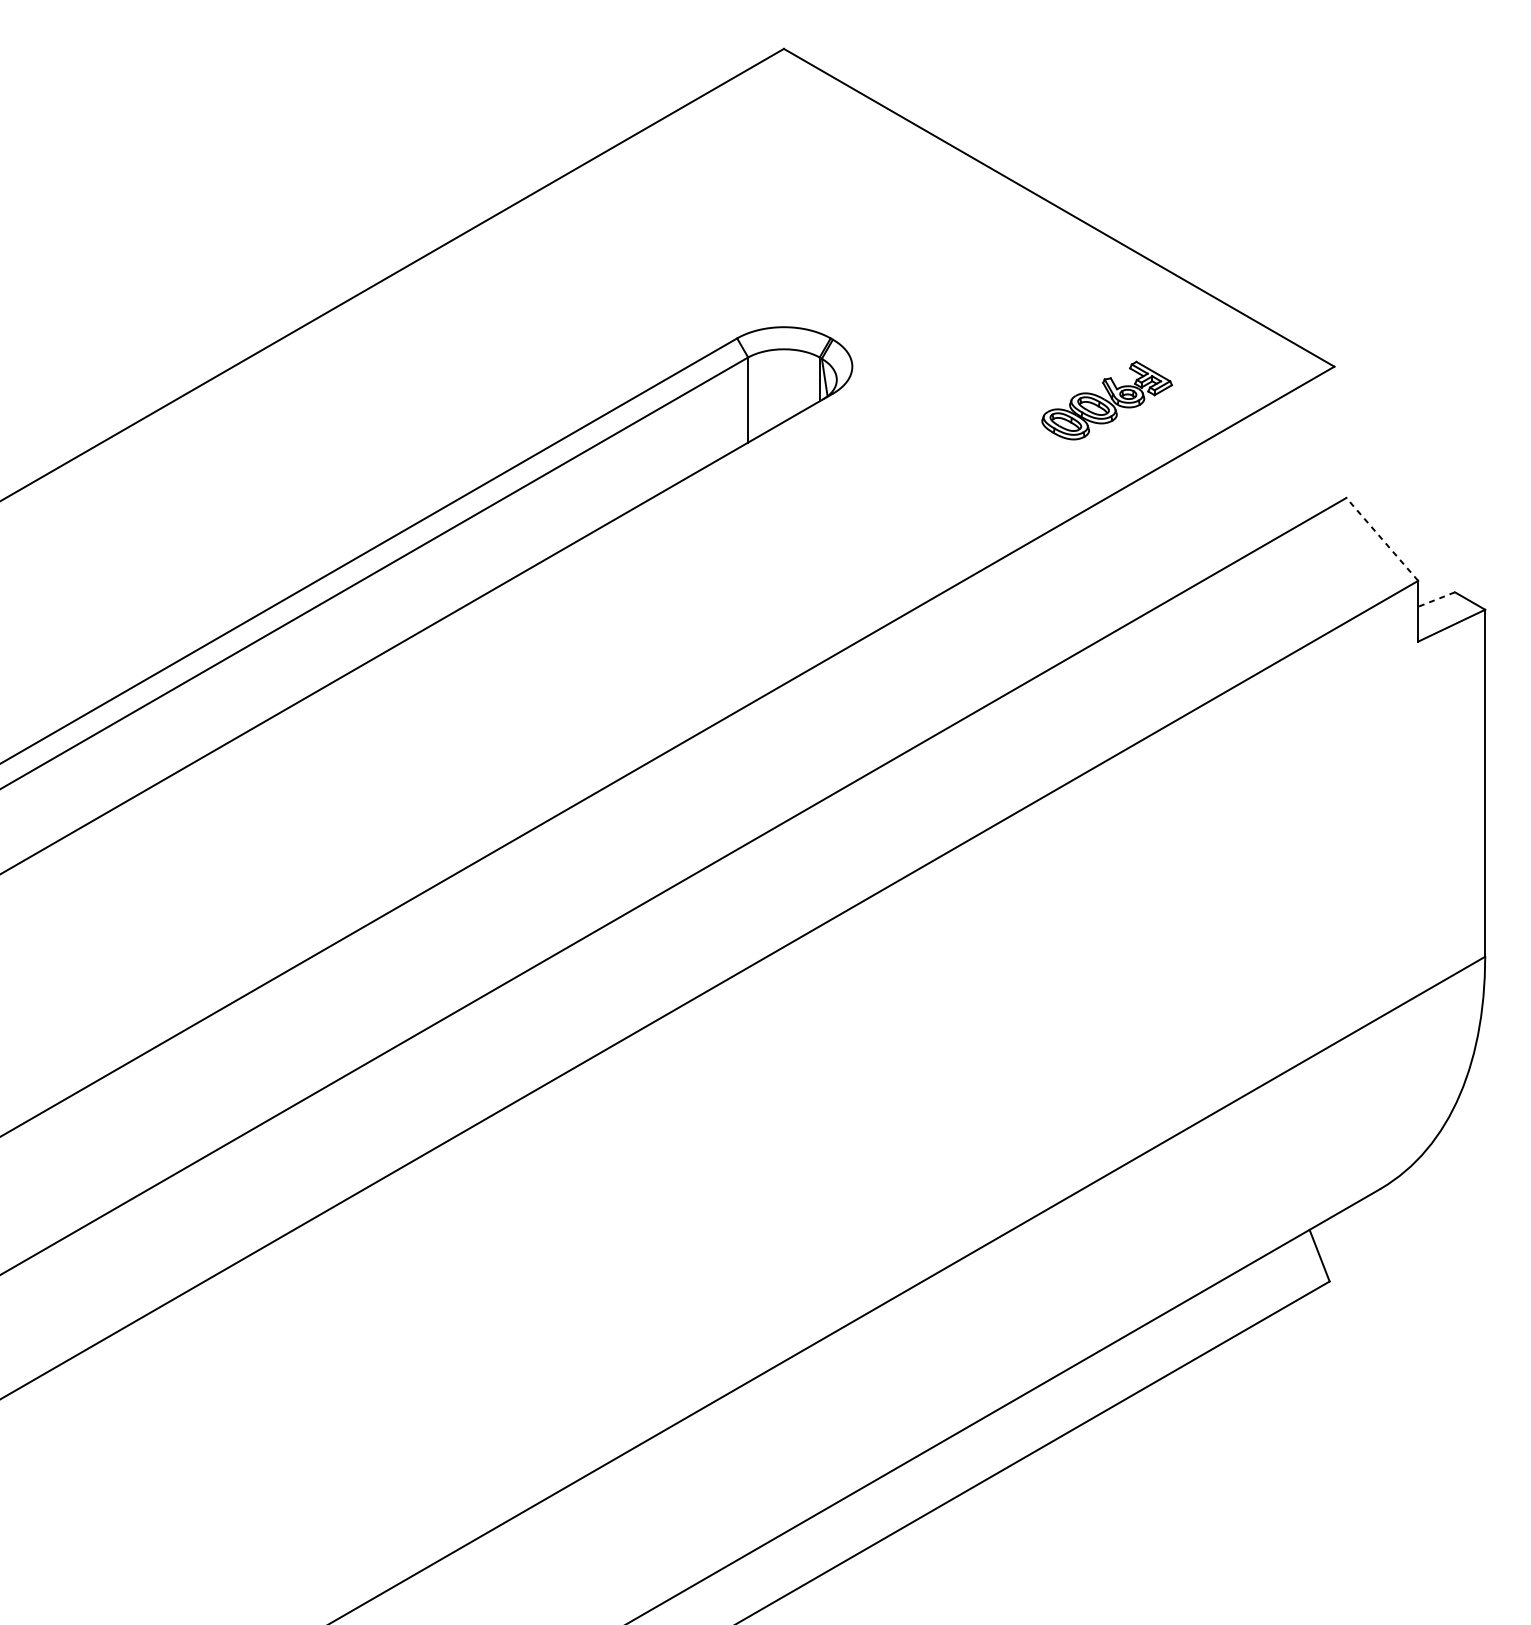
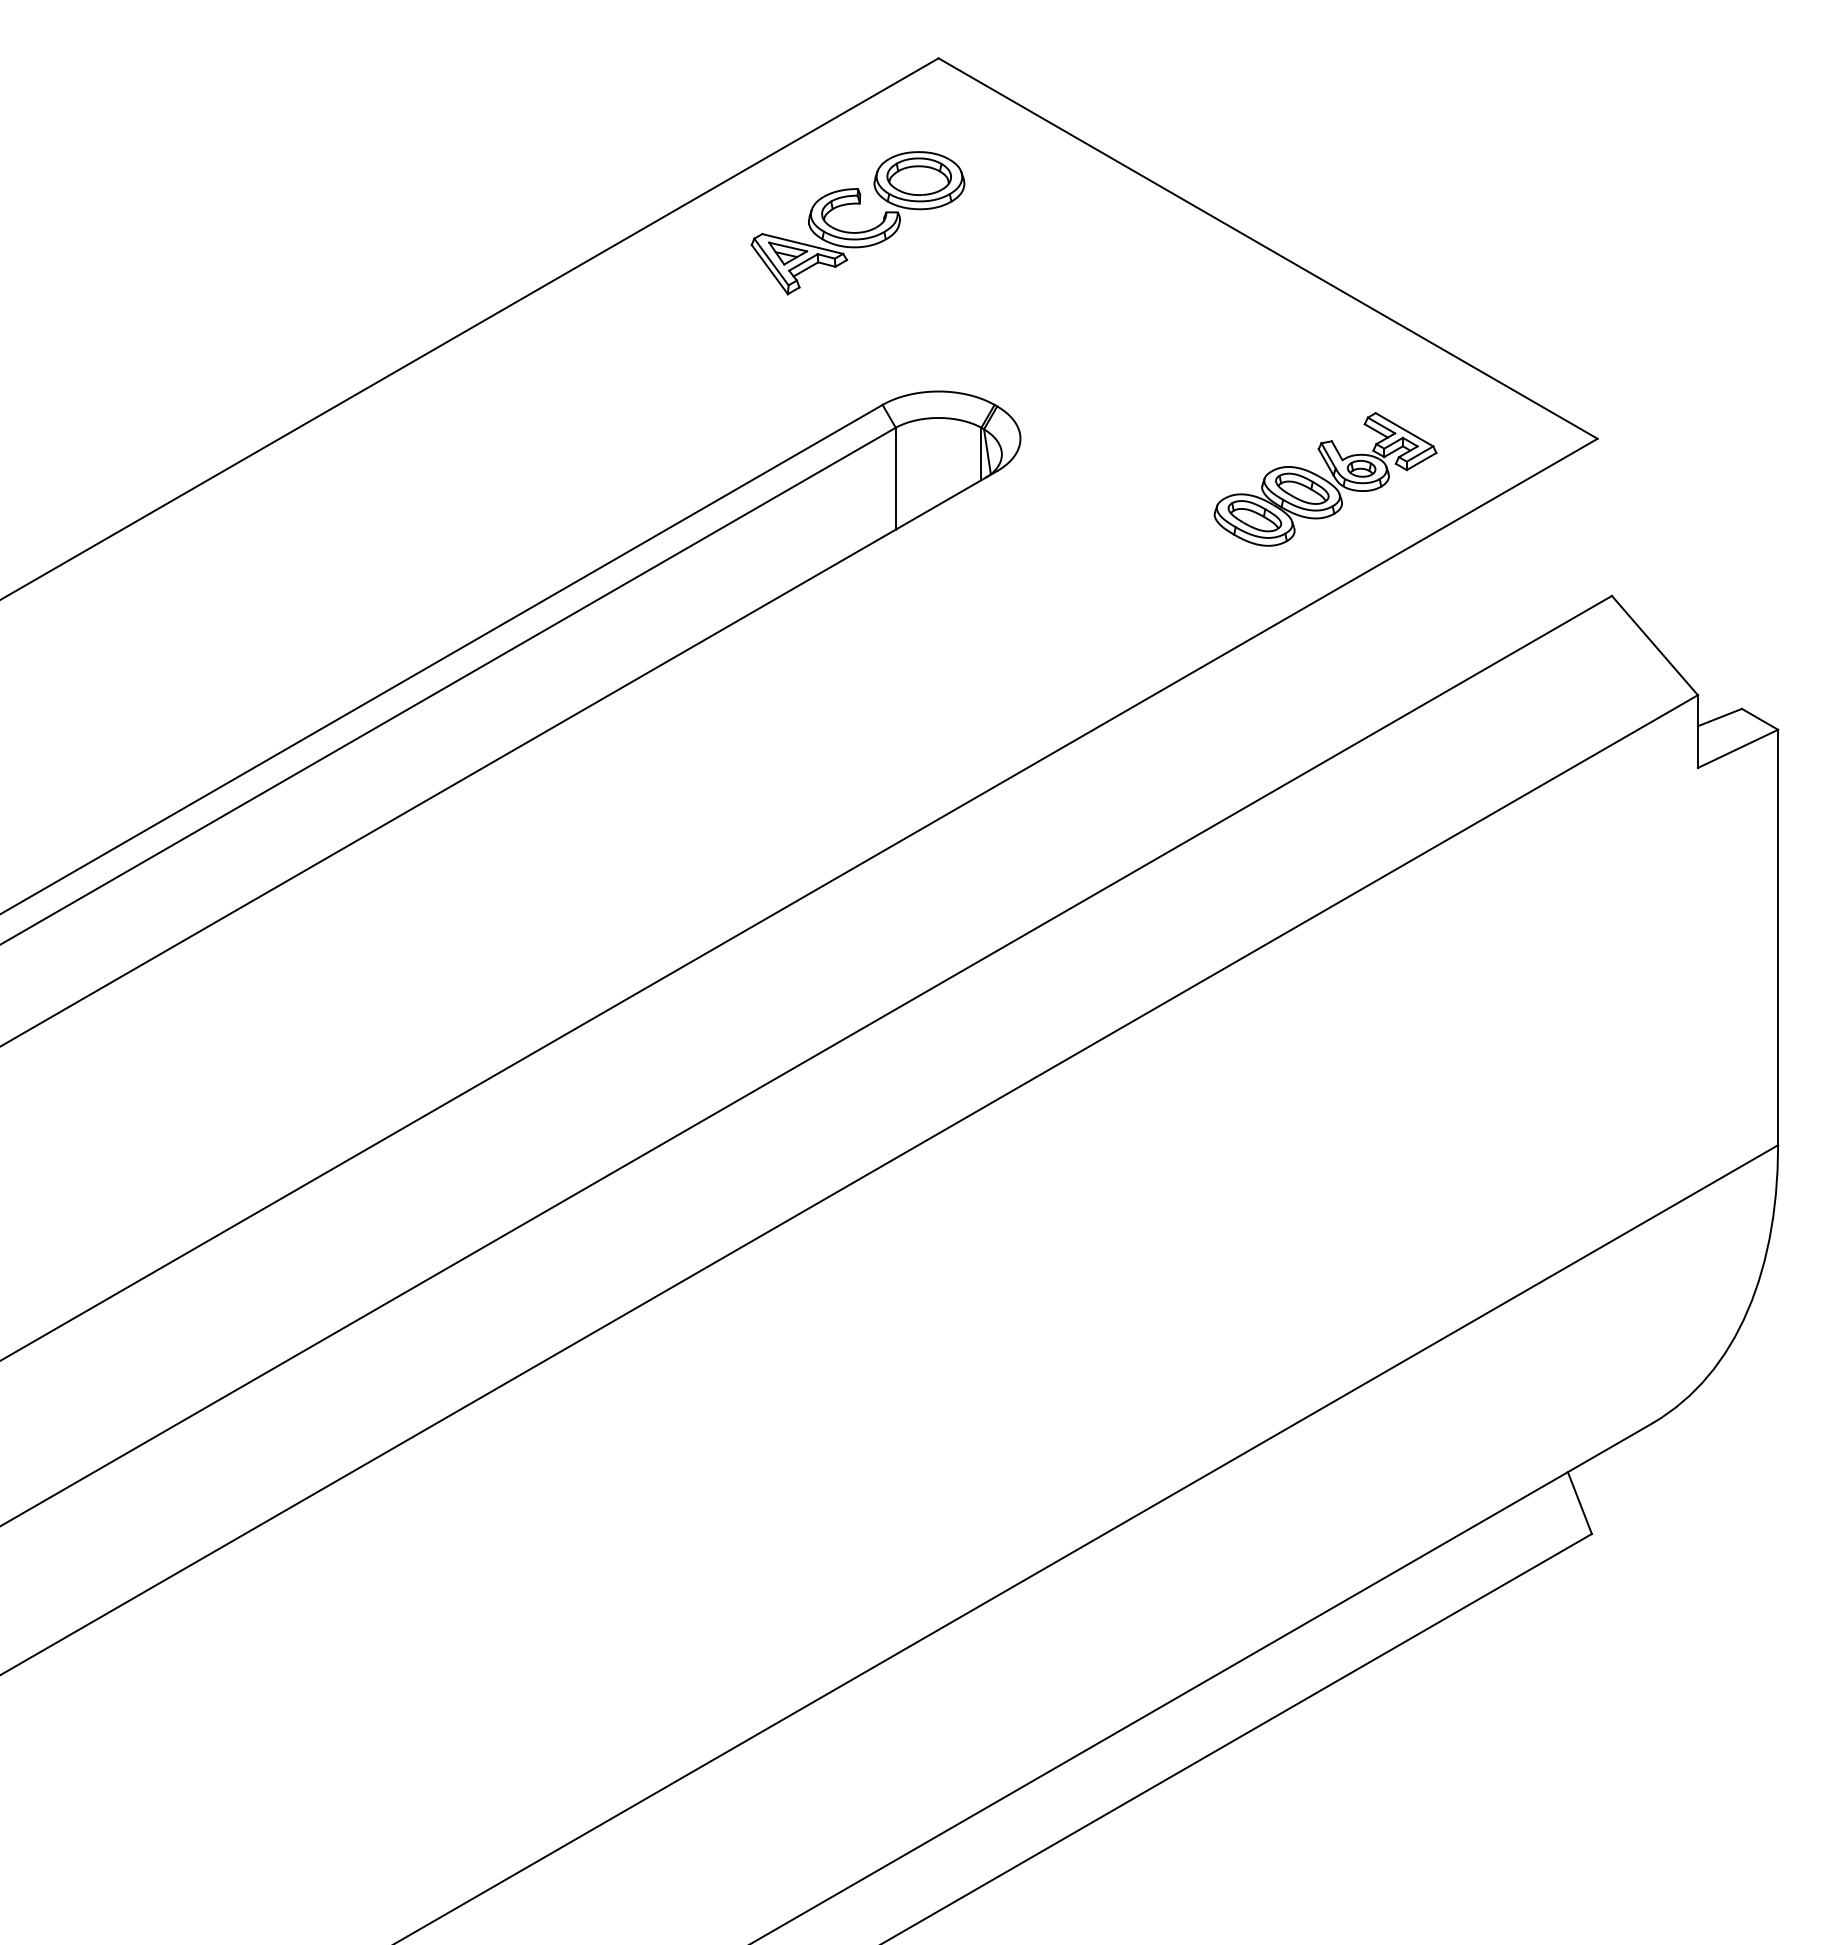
part: (716, 193) -> (857, 231), added
part: (1107, 400) -> (1325, 479), size x1.43
line: (1381, 539) -> (1654, 645), dashed -> solid
line: (1436, 599) -> (1719, 717), dashed -> solid

